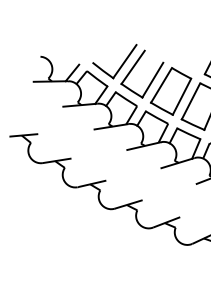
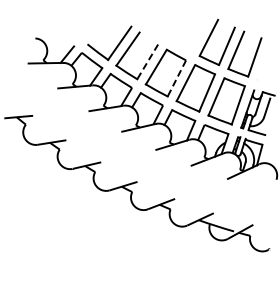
line: (152, 80) -> (147, 62), solid -> dashed
line: (181, 96) -> (176, 78), solid -> dashed

